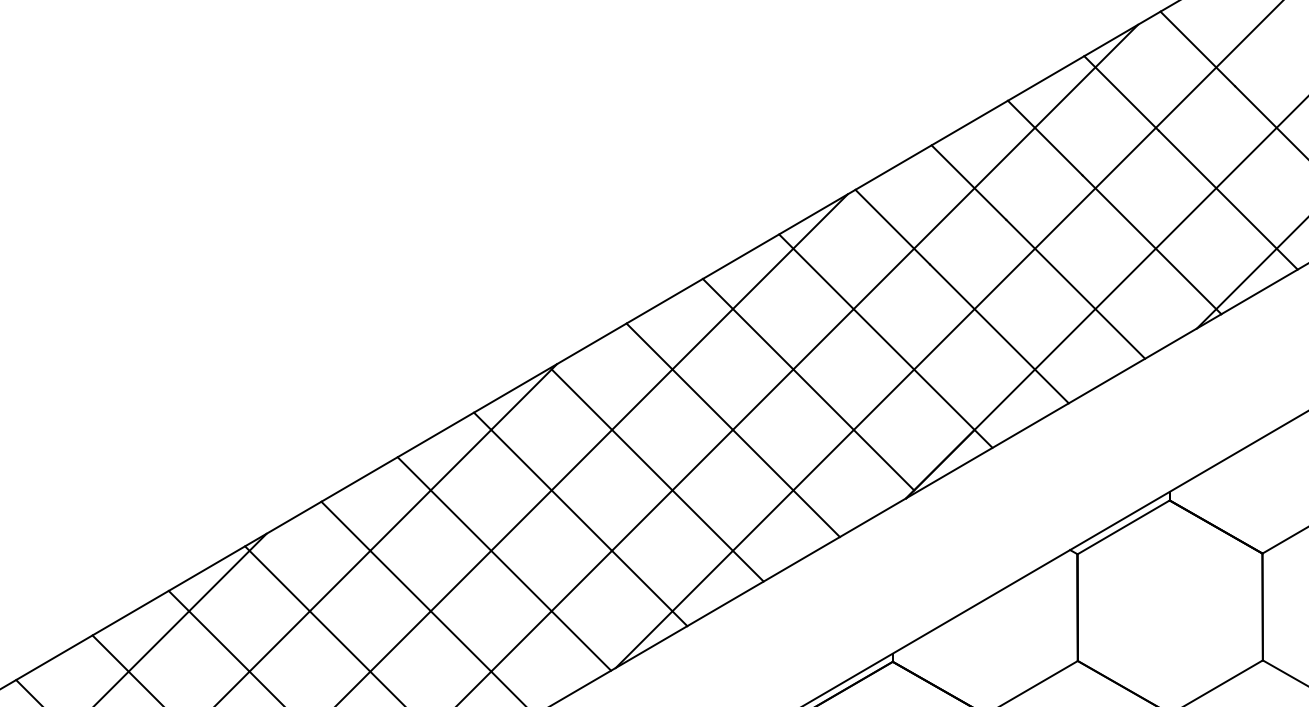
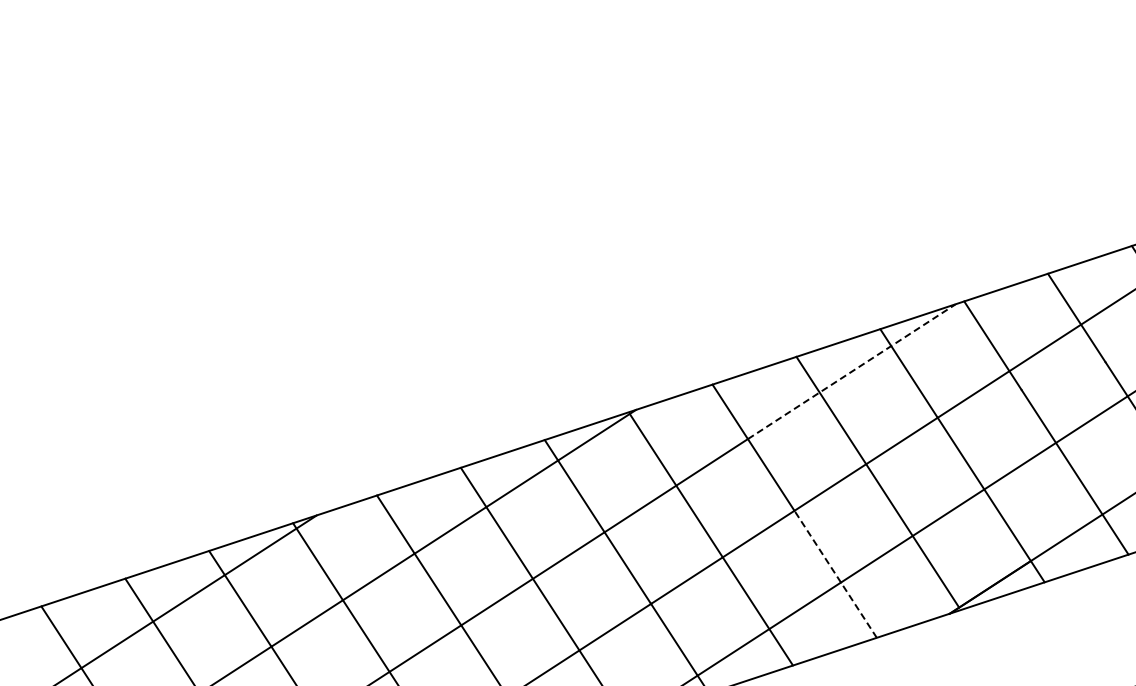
line: (760, 281) -> (852, 371), solid -> dashed
line: (786, 483) -> (835, 574), solid -> dashed

